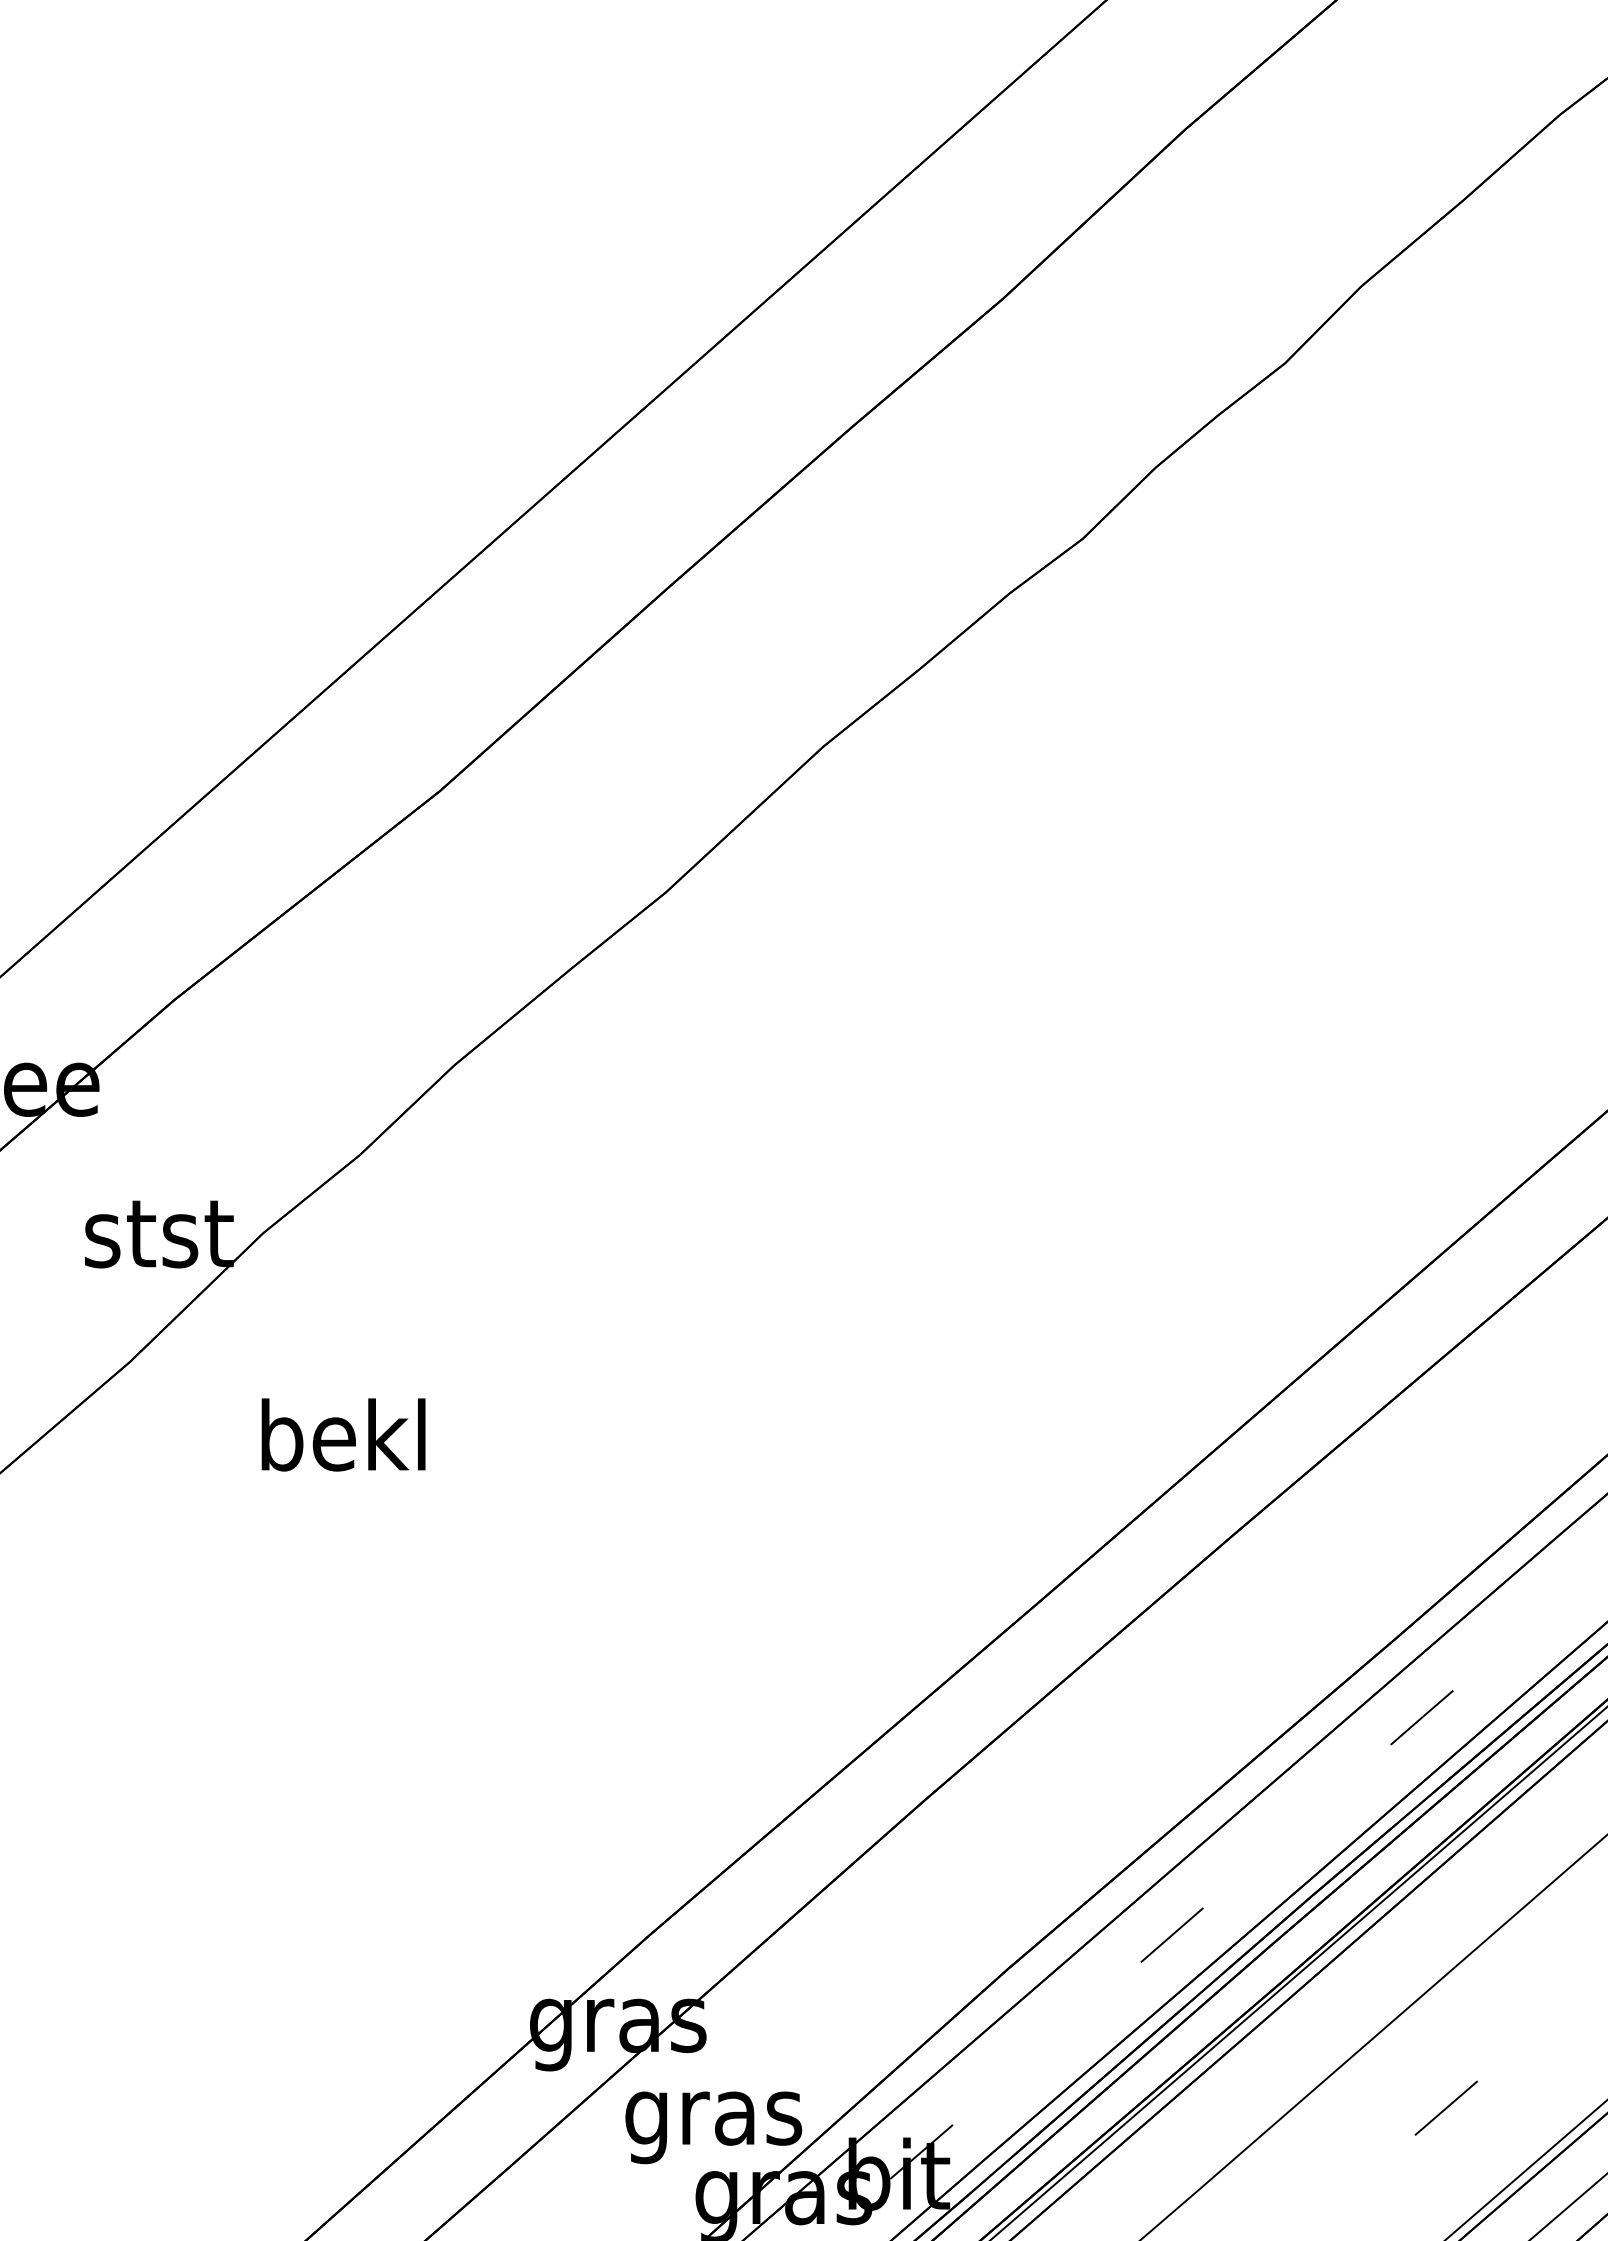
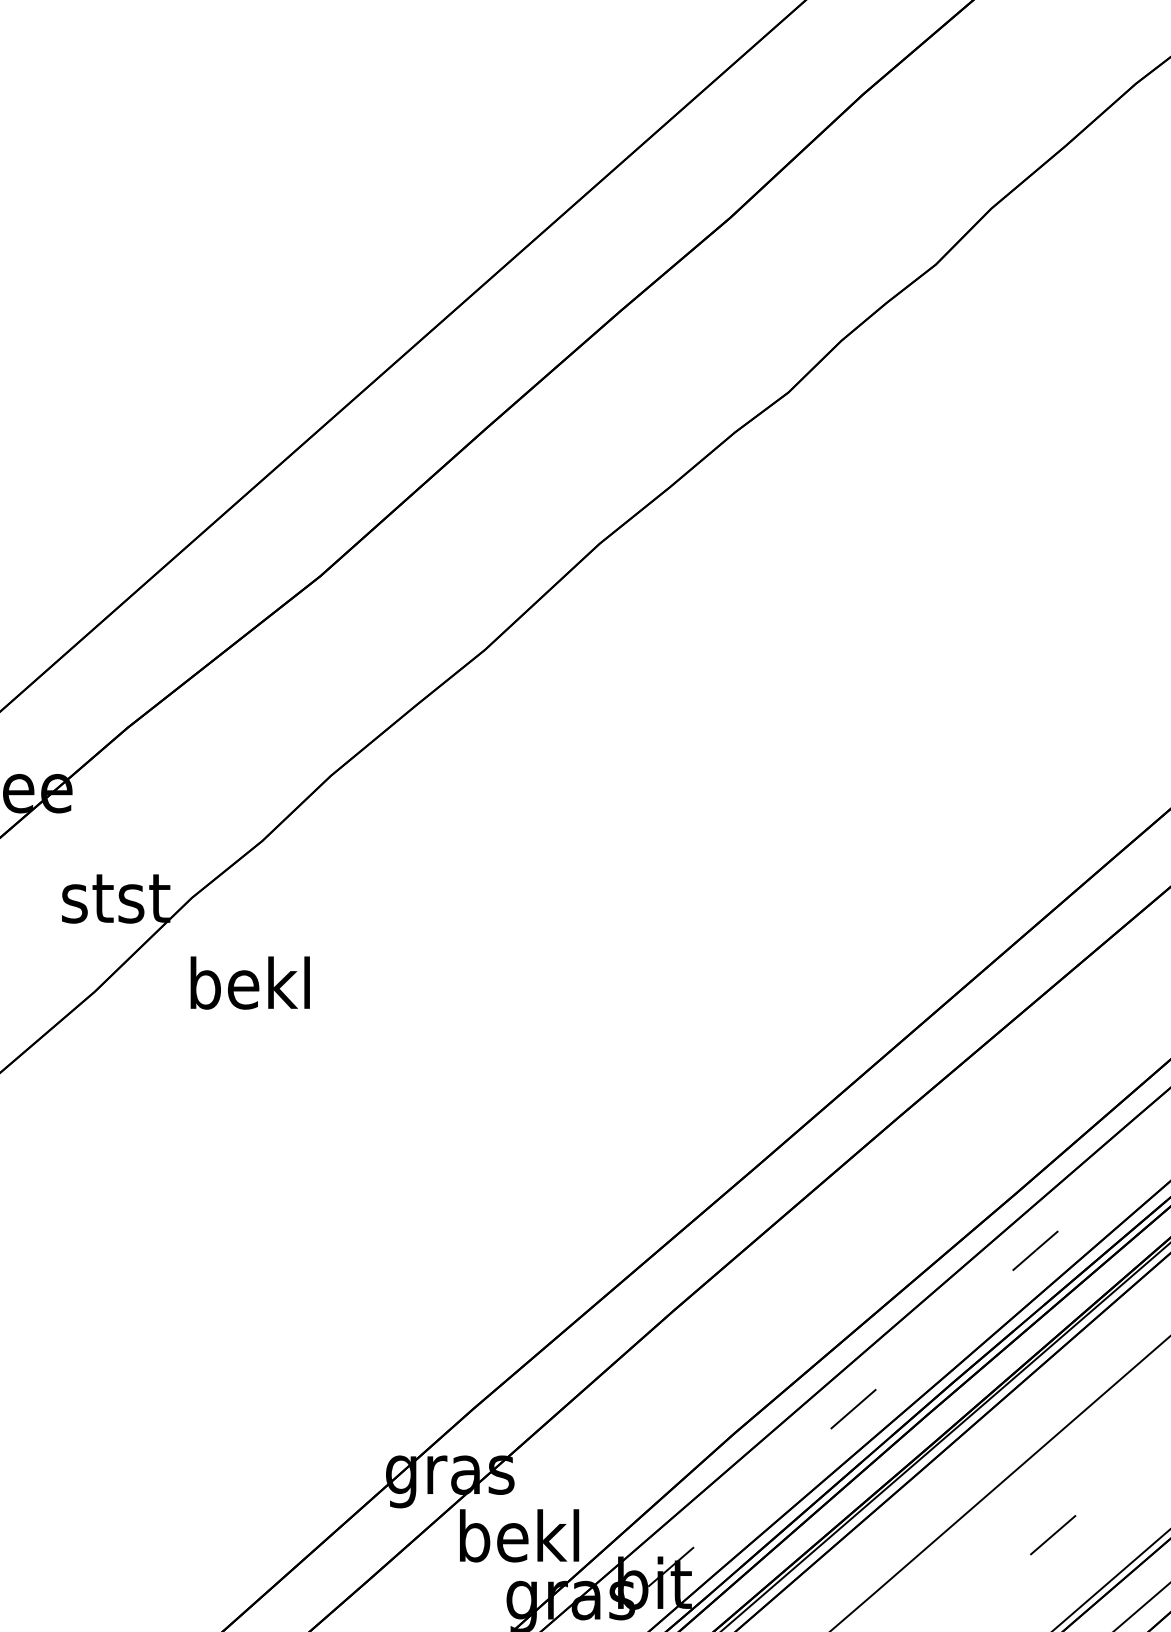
text: (343, 1434) -> (250, 982), moved
text: (713, 2118) -> (519, 1542), gras -> bekl

